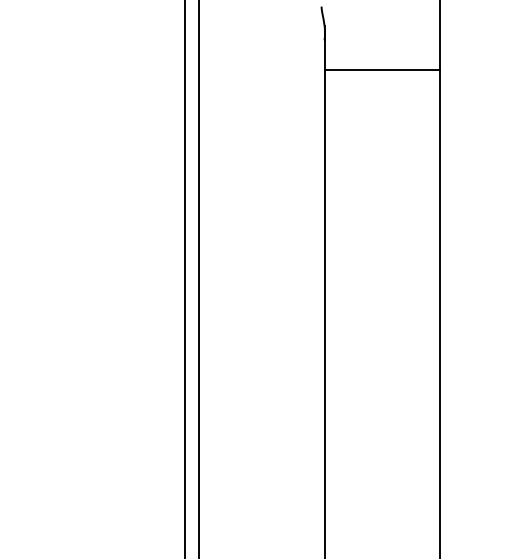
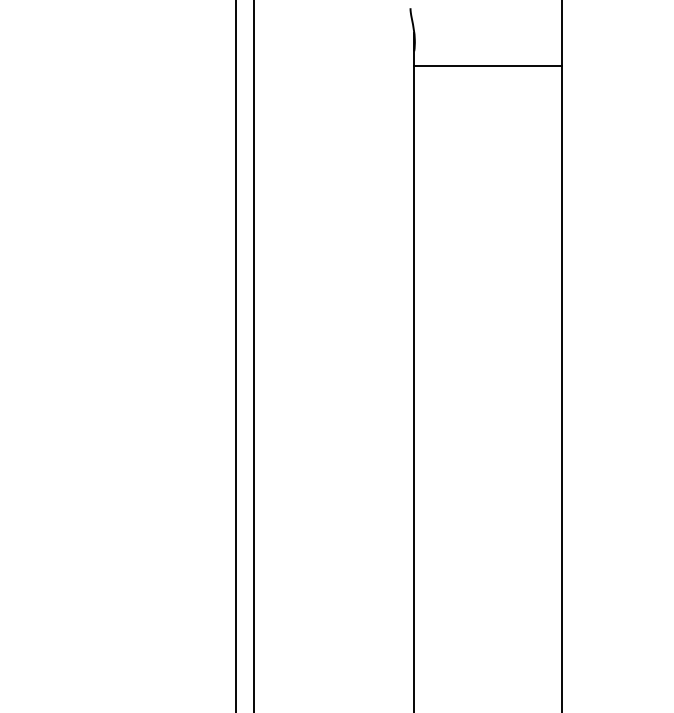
line: (382, 69) -> (488, 65), moved

